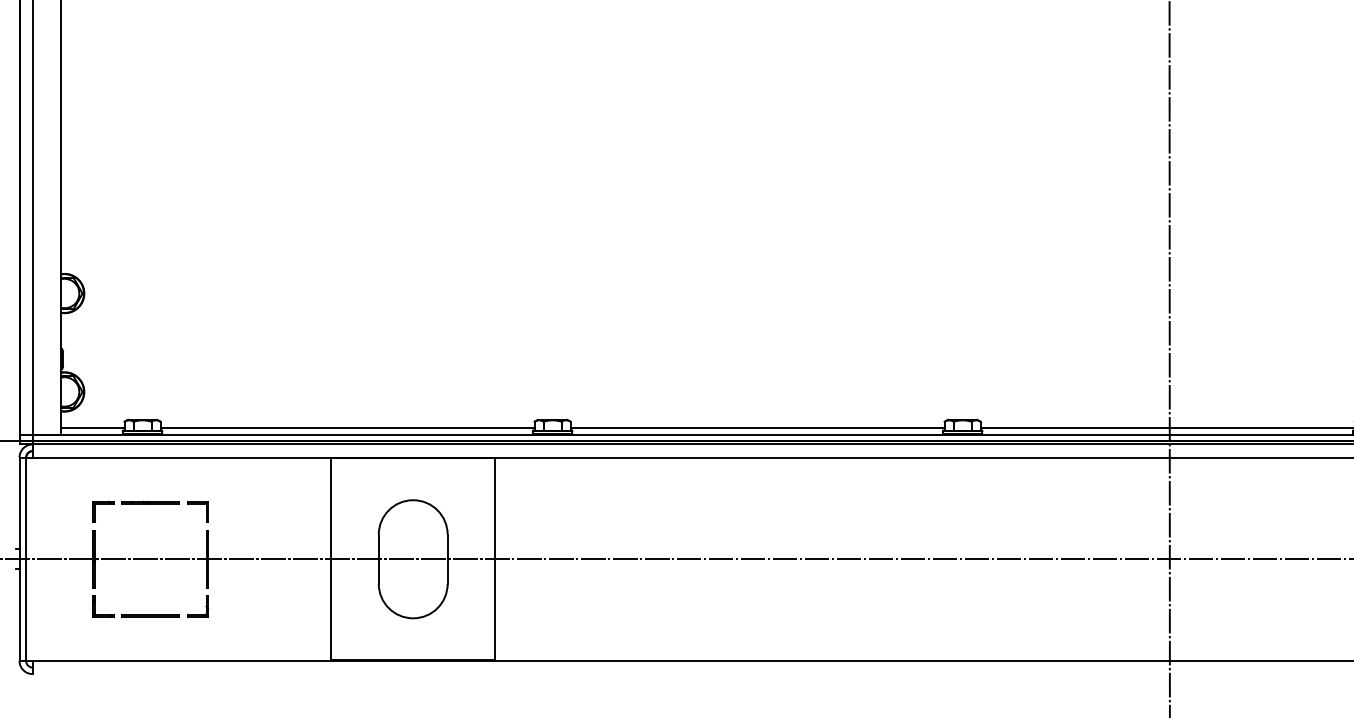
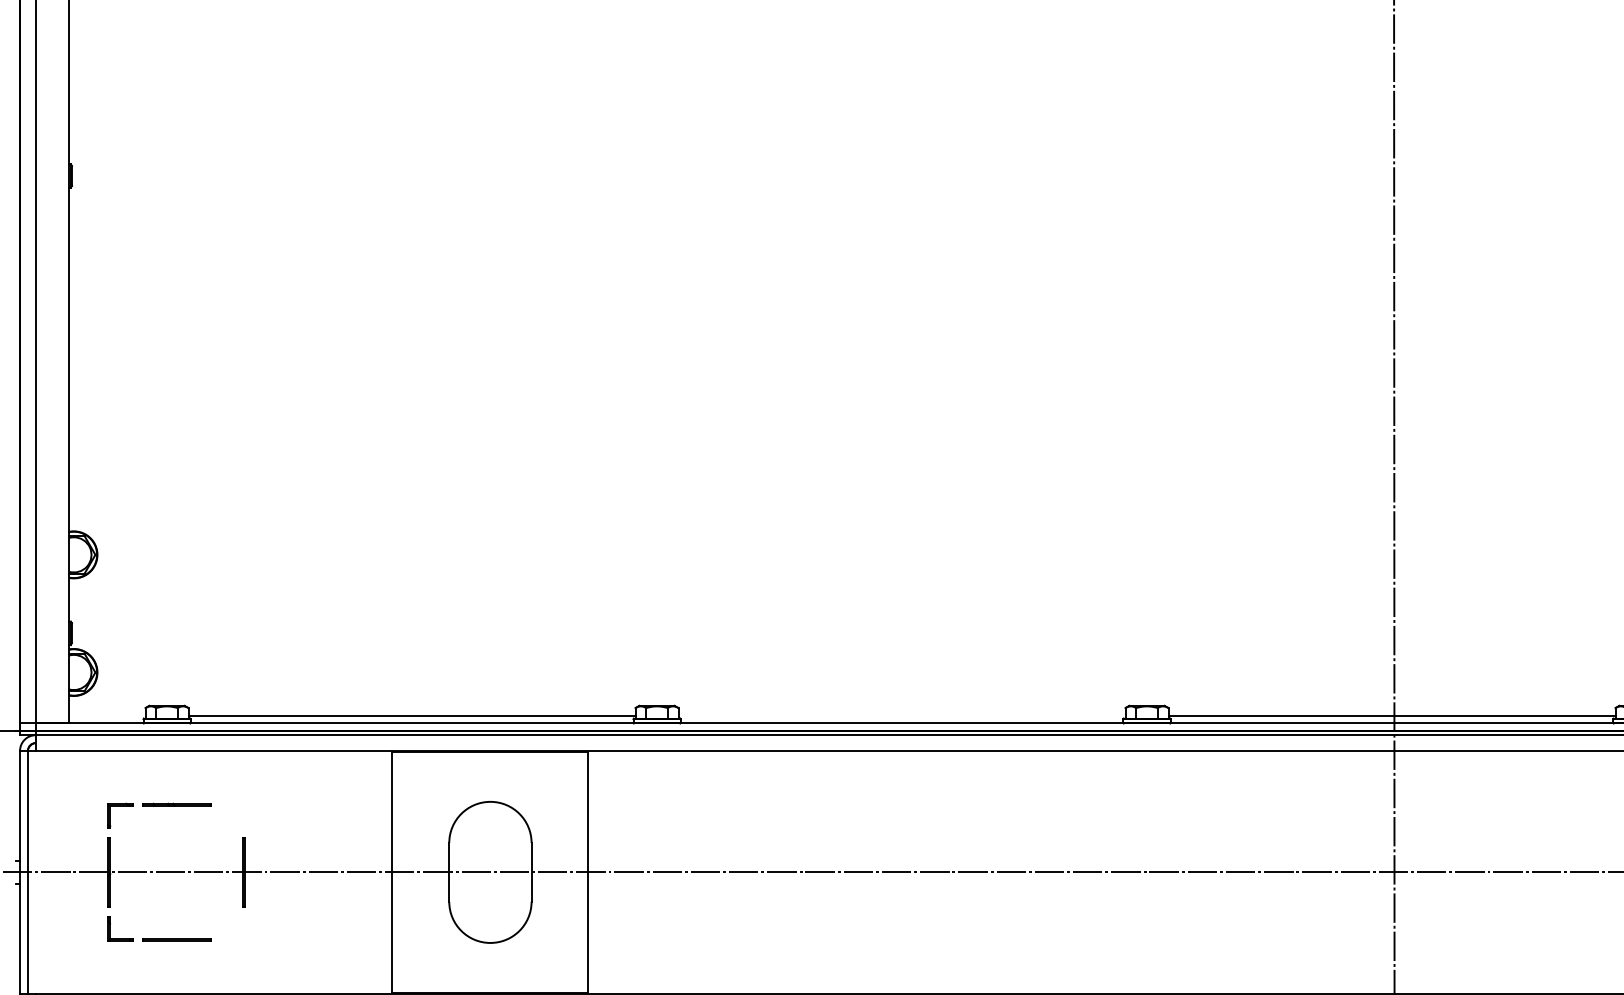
line: (92, 427) -> (107, 715), removed
line: (757, 427) -> (901, 715), removed
part: (197, 504) -> (232, 806), removed
part: (205, 606) -> (242, 928), removed

